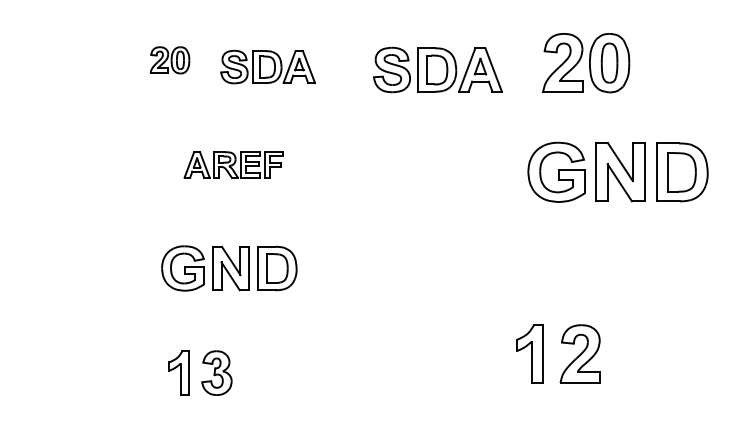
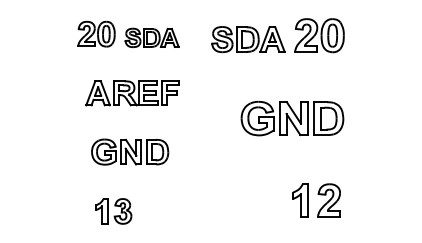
part: (170, 59) -> (96, 33), size x1.67
part: (586, 62) -> (319, 35), moved
part: (233, 165) -> (132, 93), size x1.67
part: (618, 172) -> (292, 118), moved

